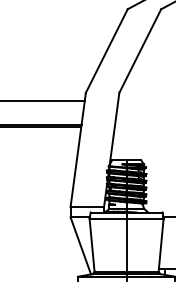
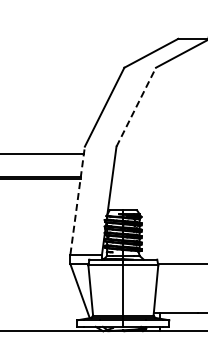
line: (140, 50) -> (136, 106), solid -> dashed
line: (78, 149) -> (77, 200), solid -> dashed

